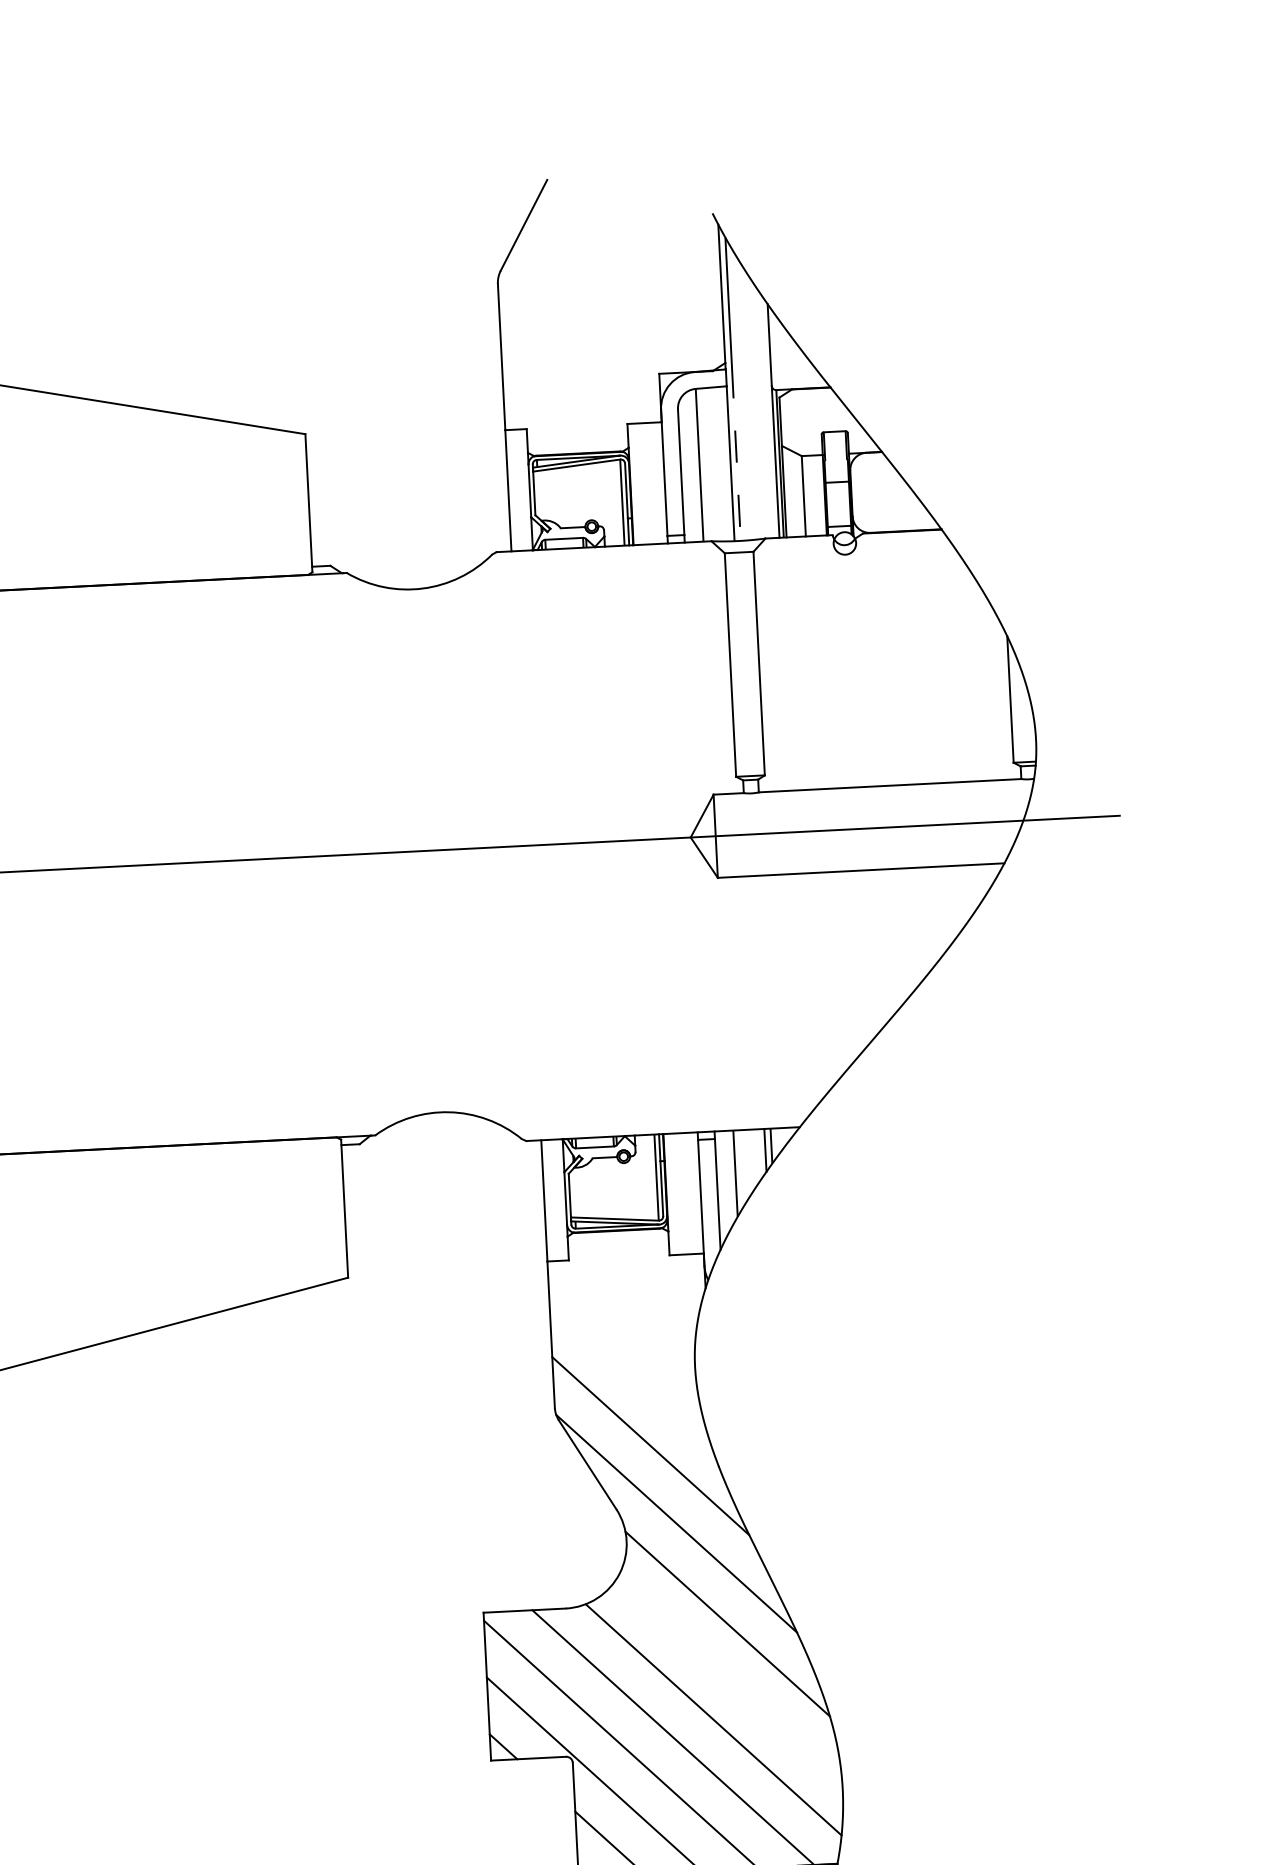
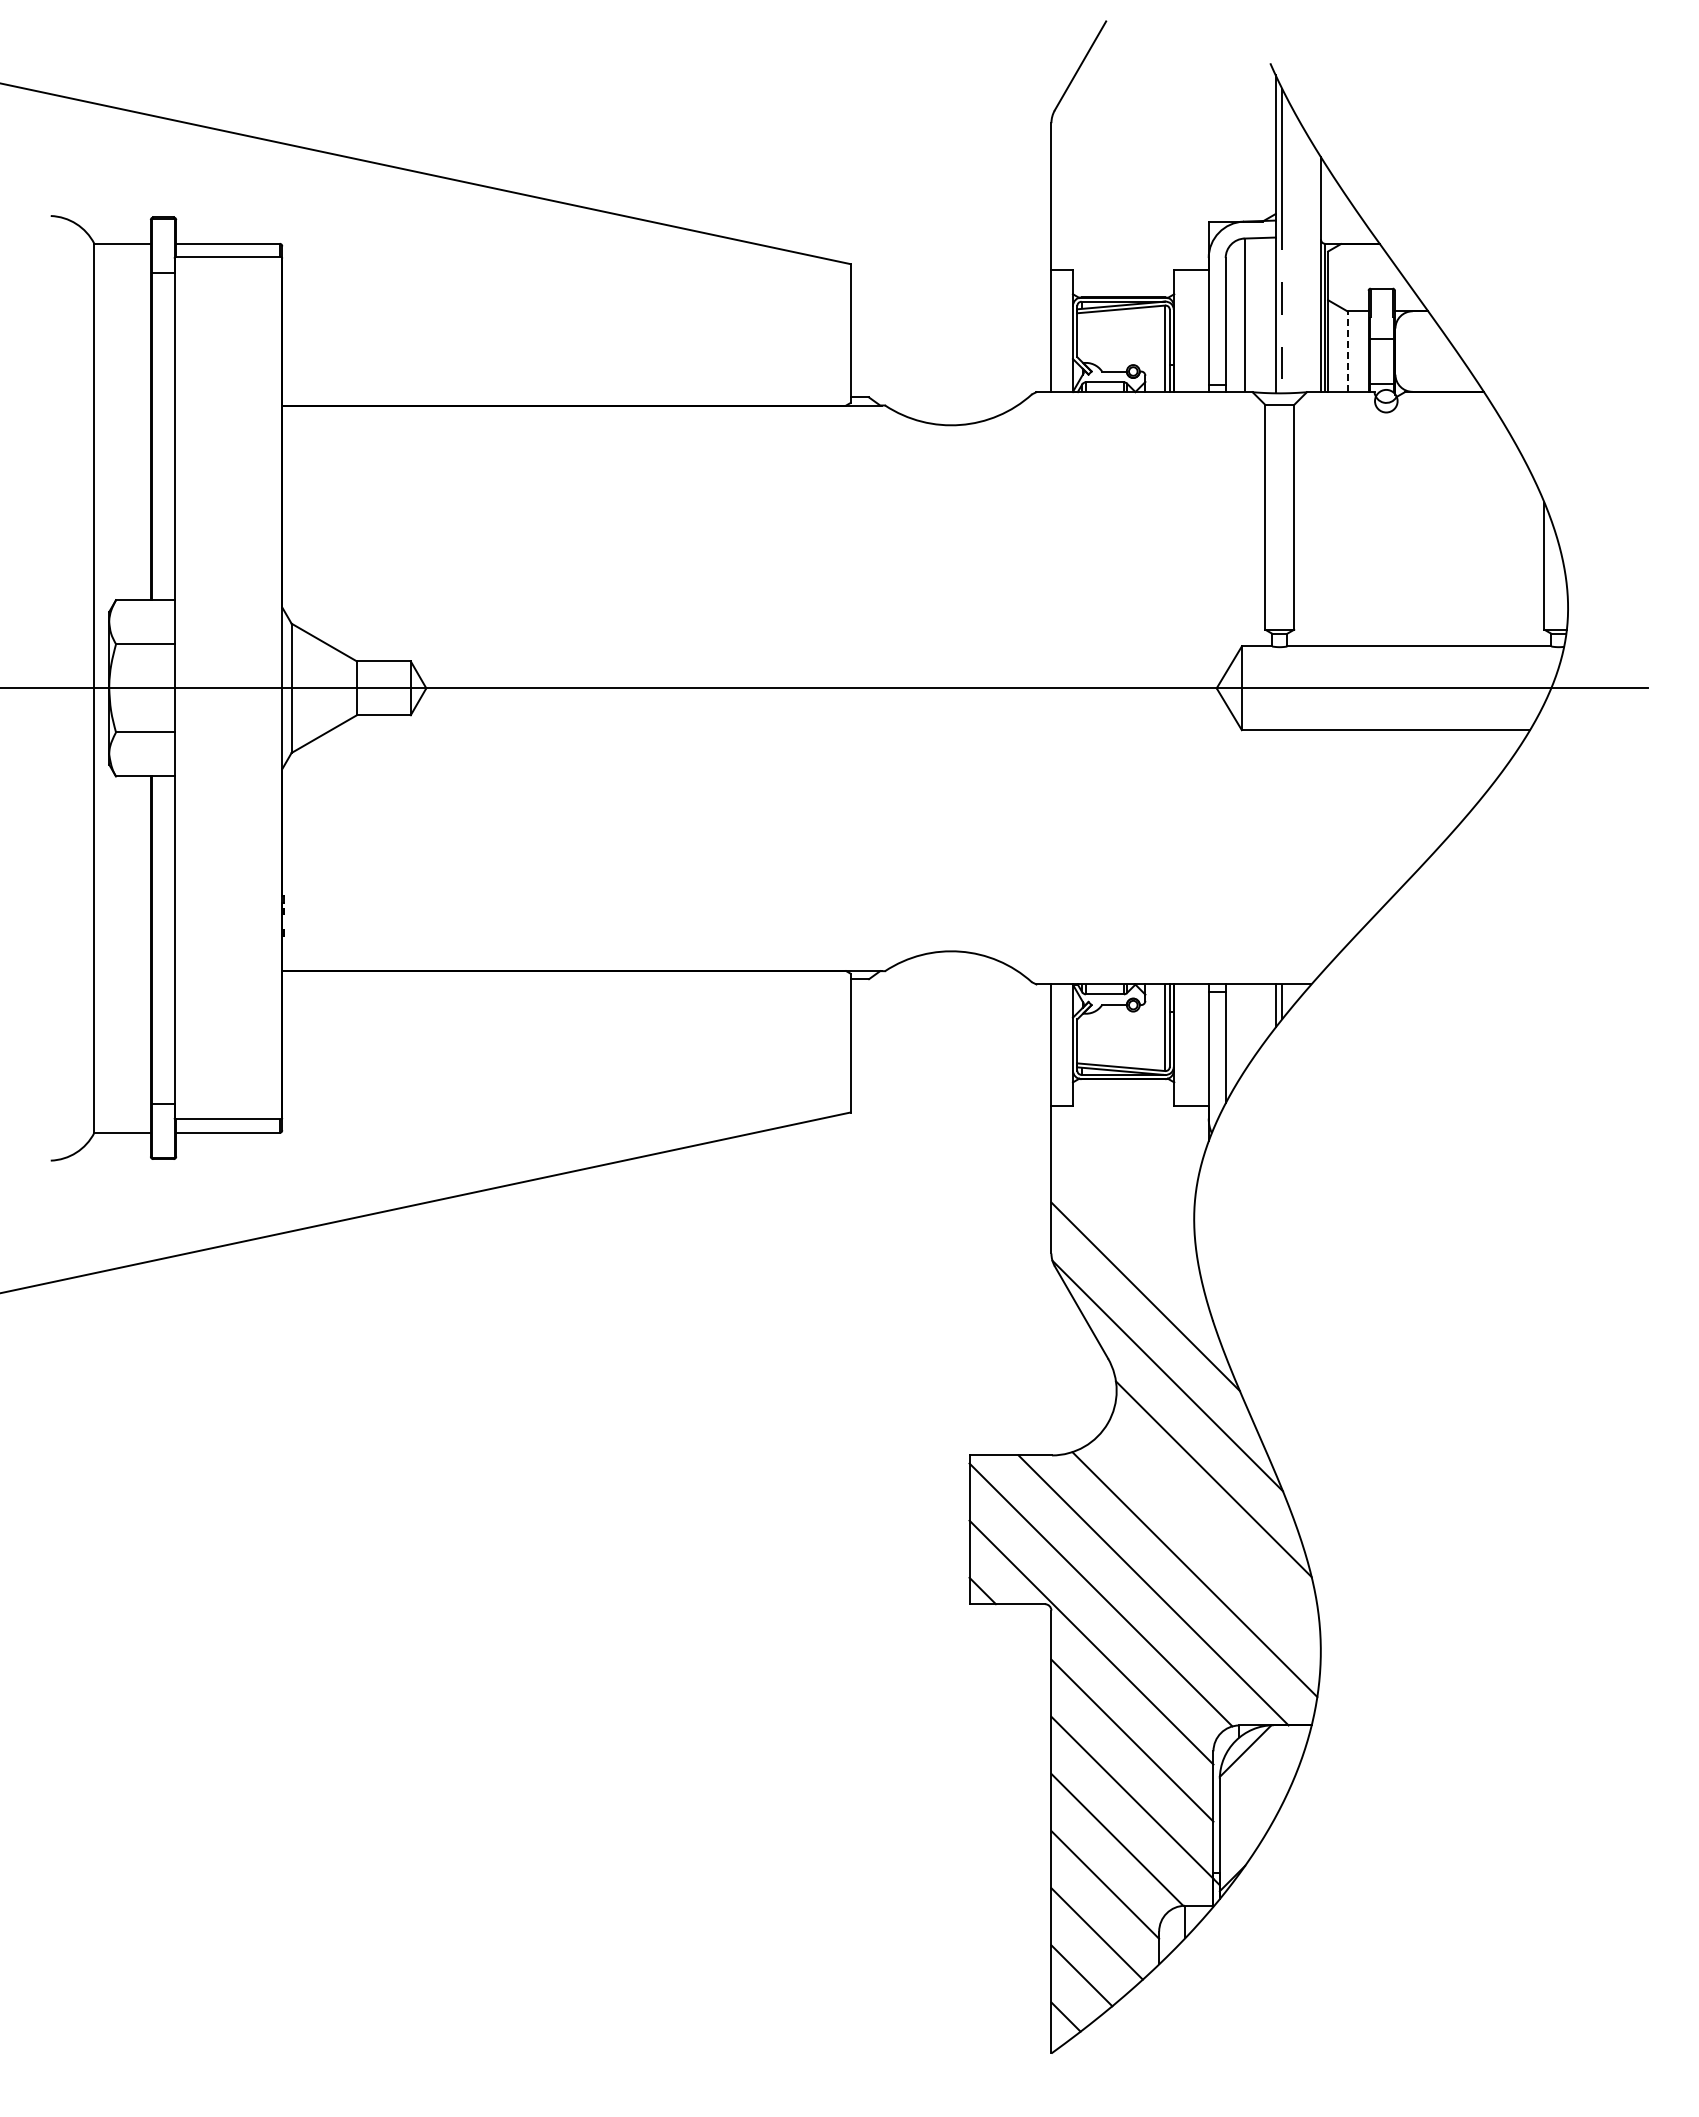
line: (803, 496) -> (1347, 351), solid -> dashed
line: (735, 1173) -> (1244, 1027), removed

